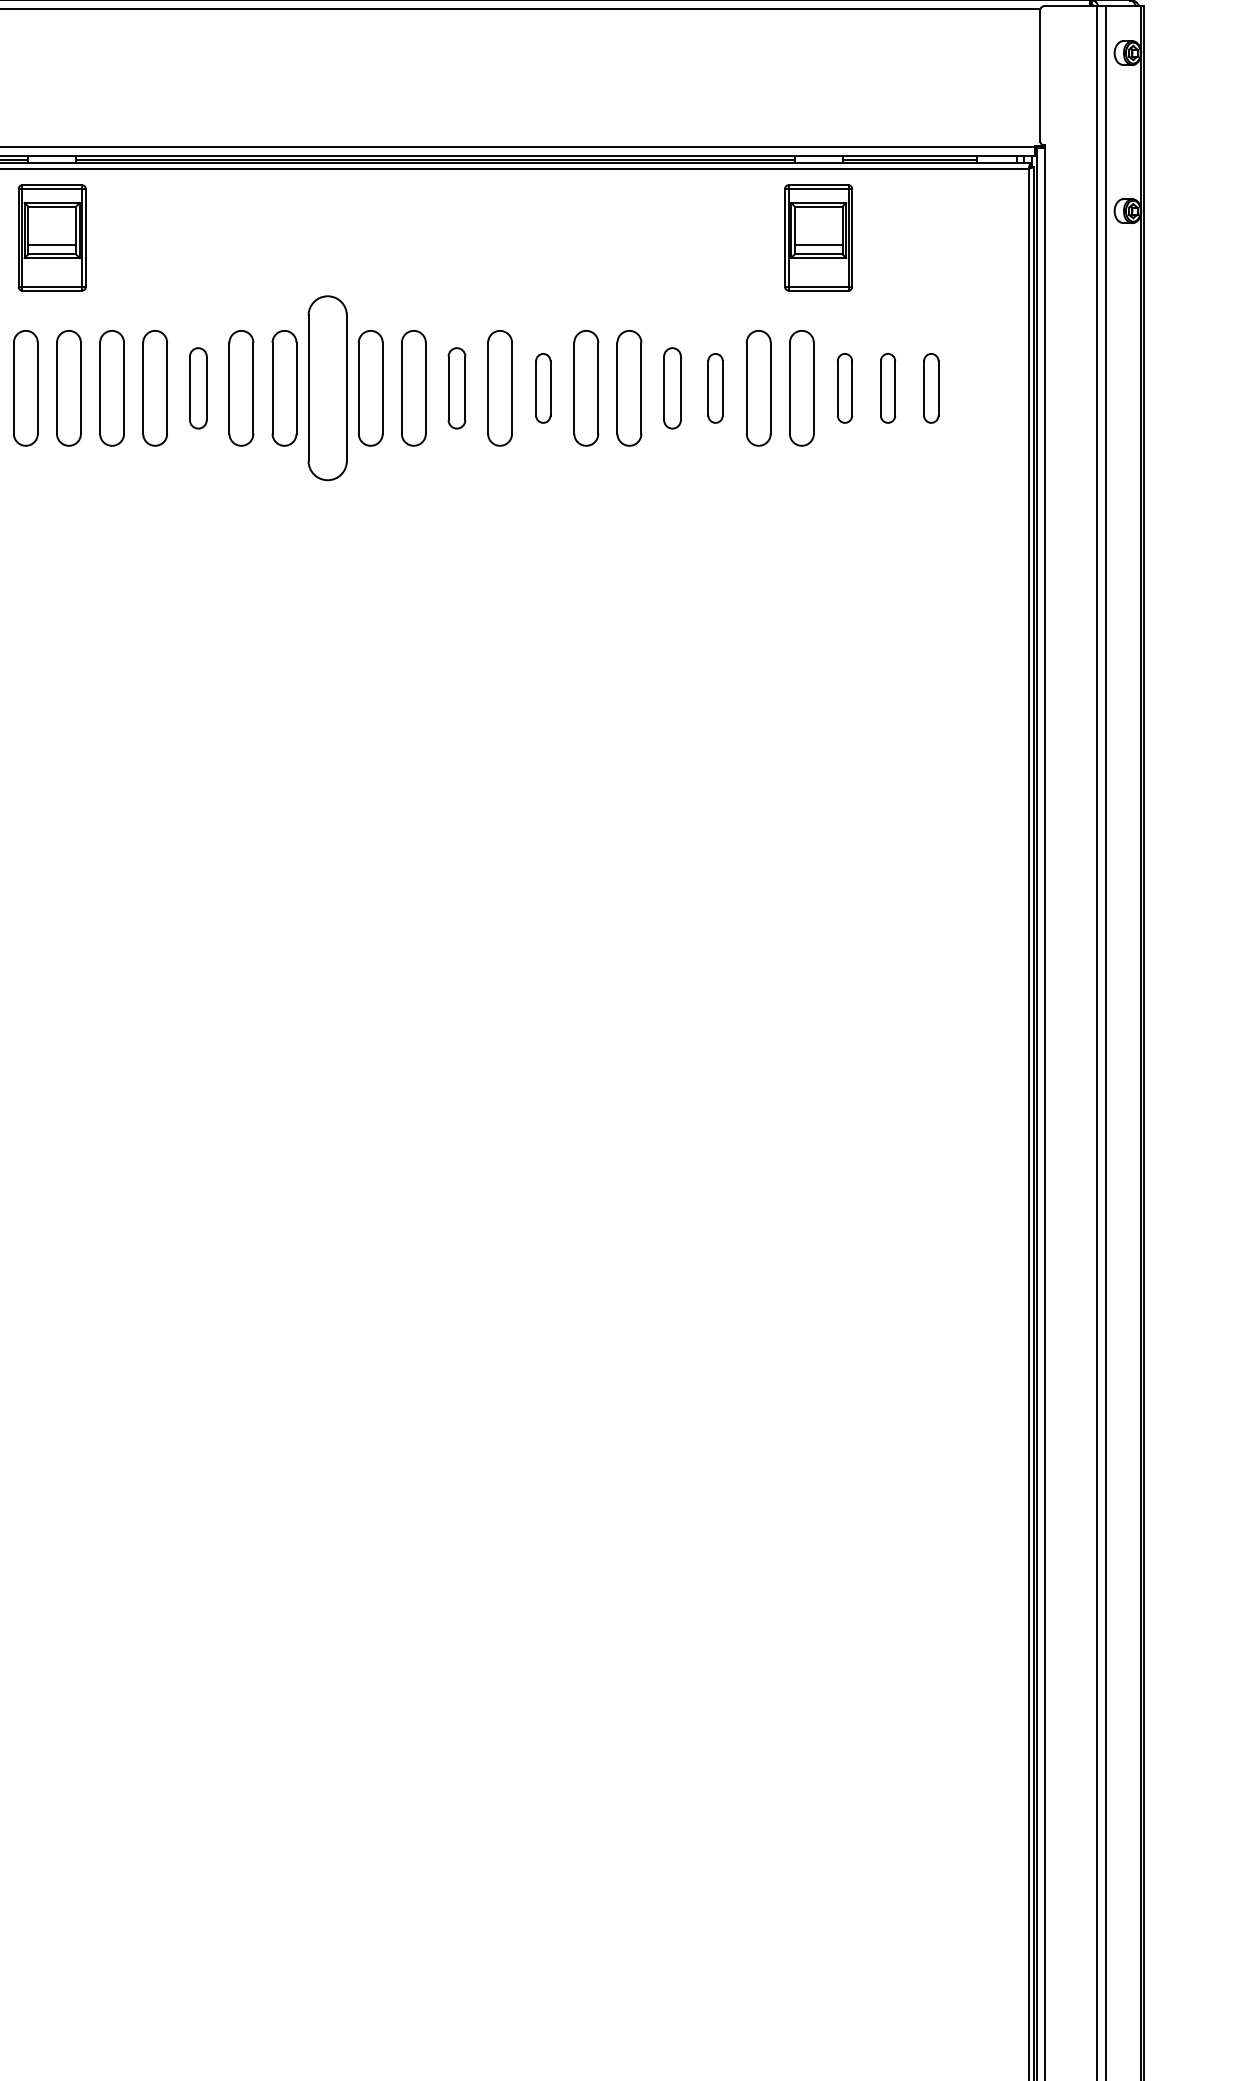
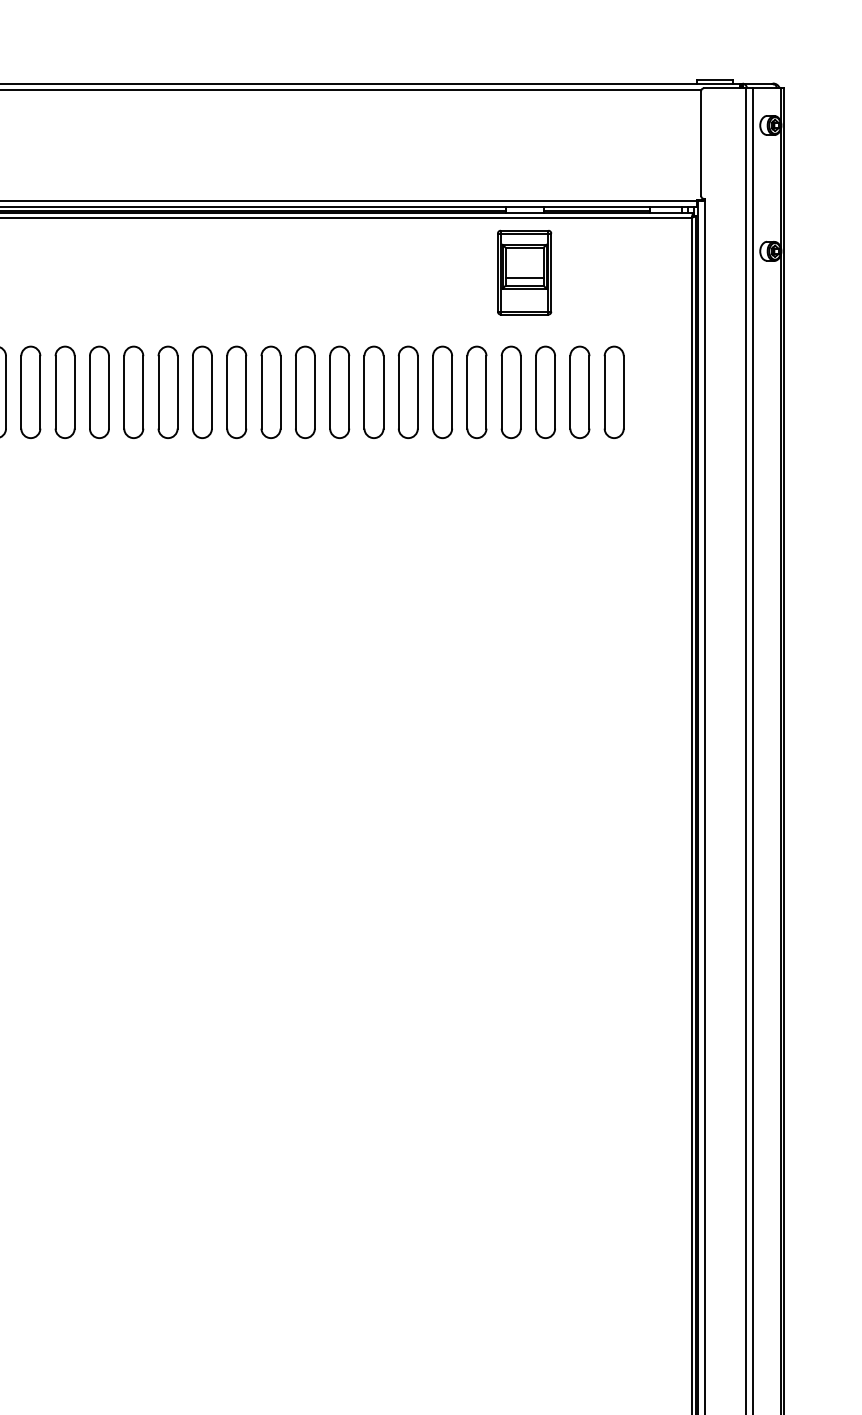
part: (198, 388) -> (30, 392), size x1.43
part: (327, 388) -> (133, 392), size x0.62
part: (456, 388) -> (236, 392), size x1.43
part: (543, 388) -> (305, 392), size x1.67
part: (672, 388) -> (408, 392), size x1.43
part: (715, 388) -> (442, 392), size x1.67
part: (844, 388) -> (545, 392), size x1.67
part: (887, 388) -> (579, 392), size x1.67
part: (931, 388) -> (614, 392), size x1.67

